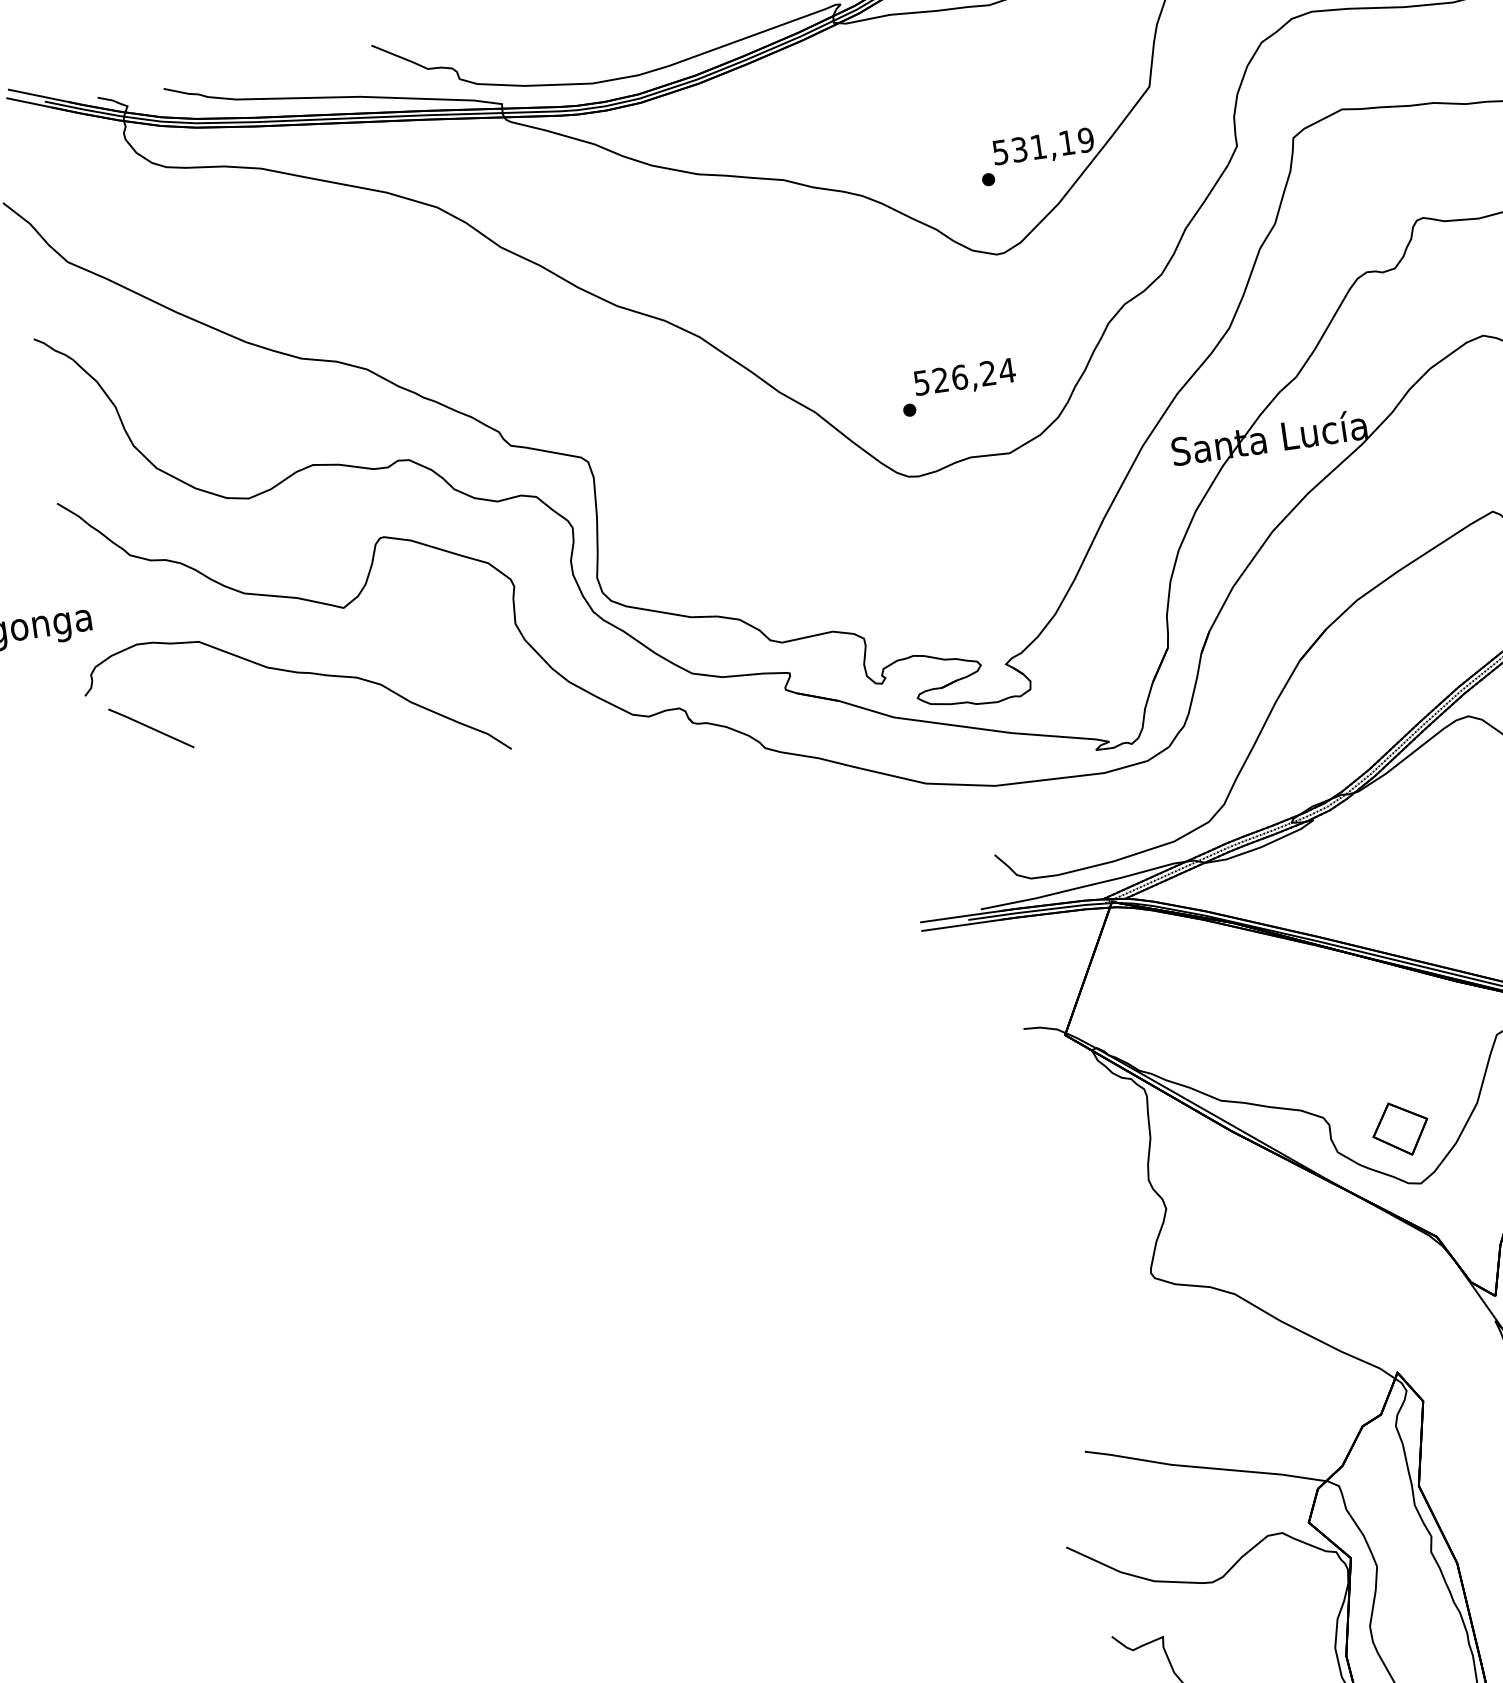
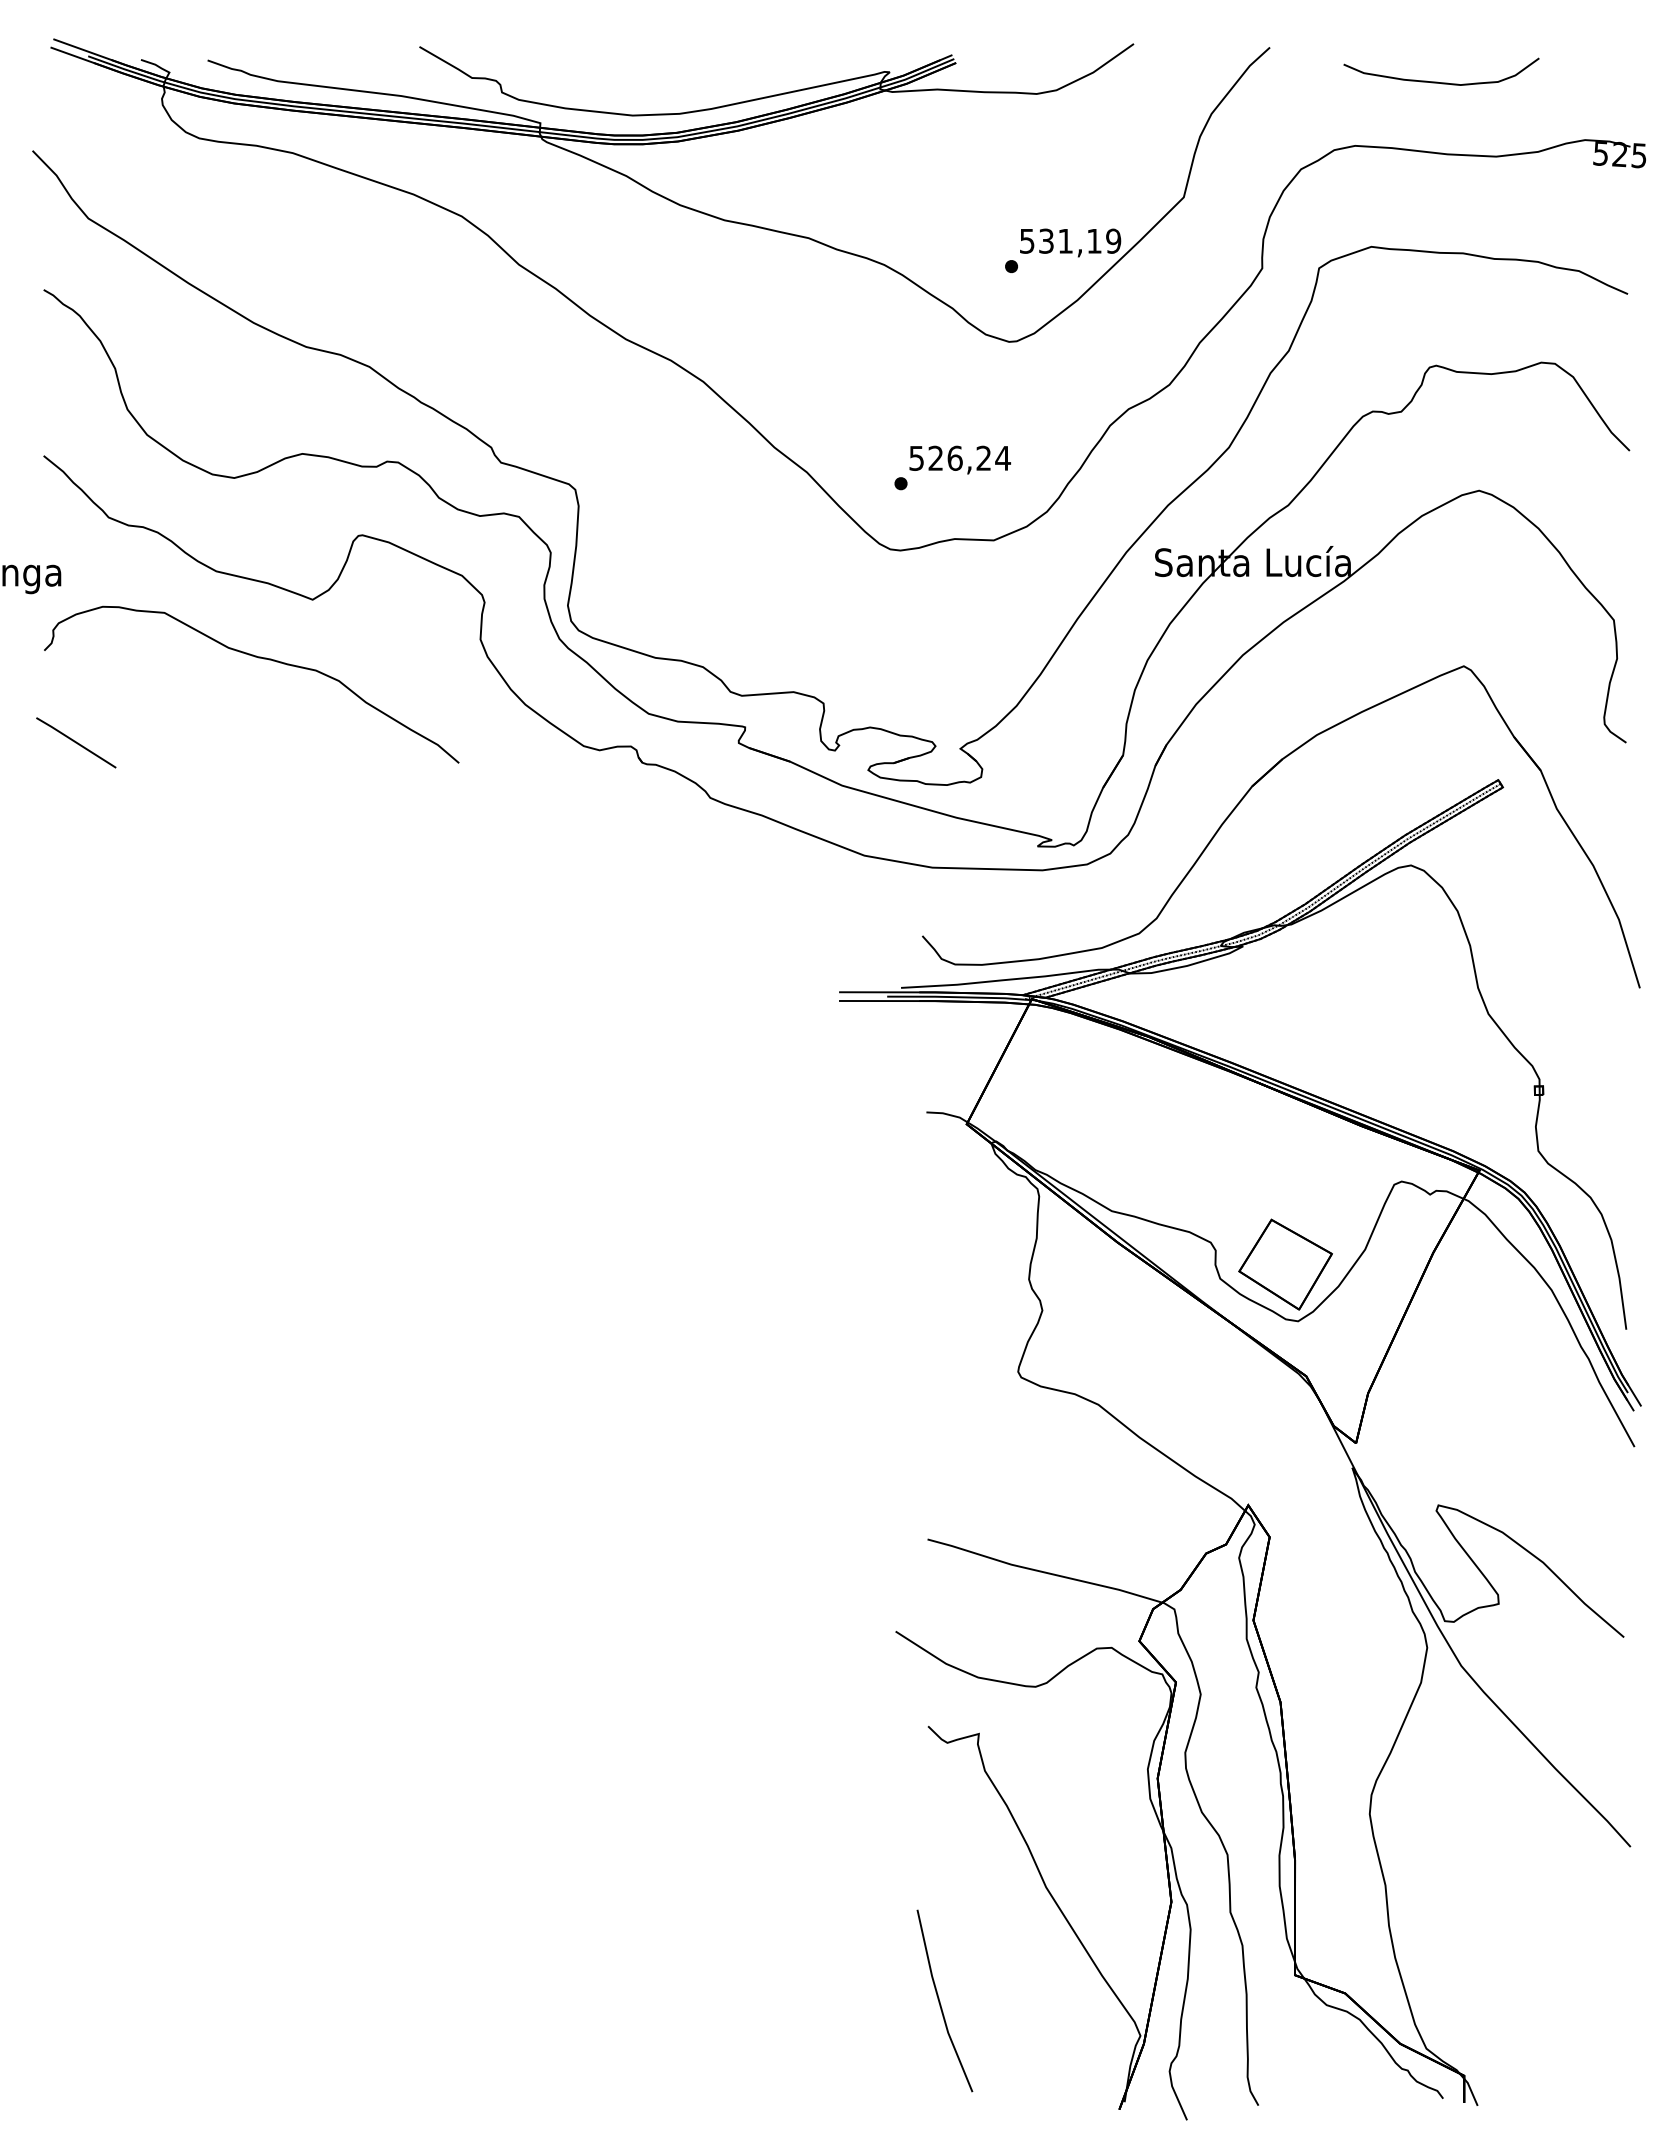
line: (151, 728) -> (76, 742), moved
part: (1400, 1129) -> (1285, 1264), size x1.67

